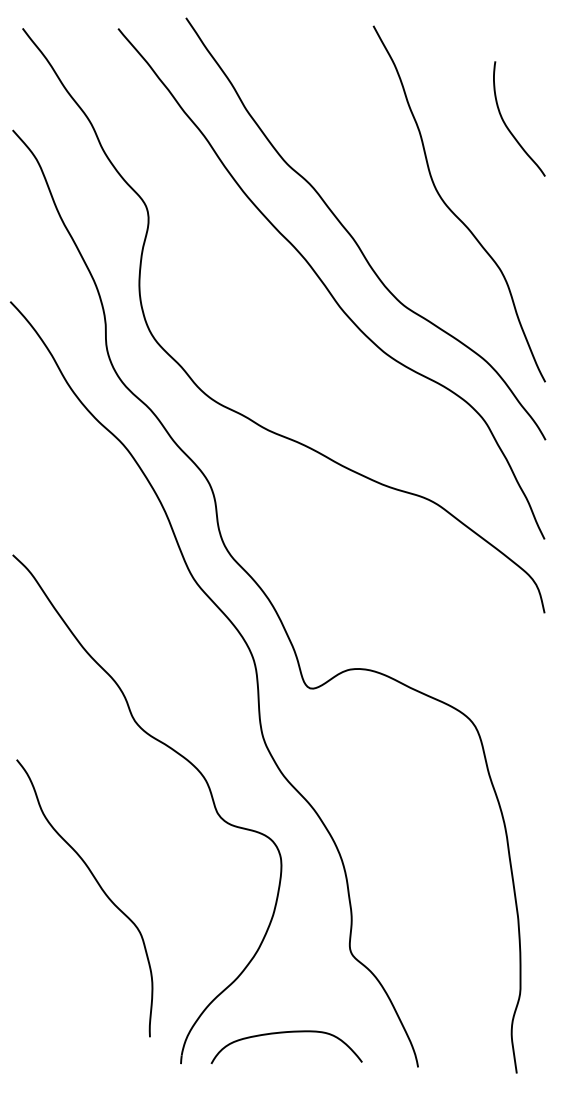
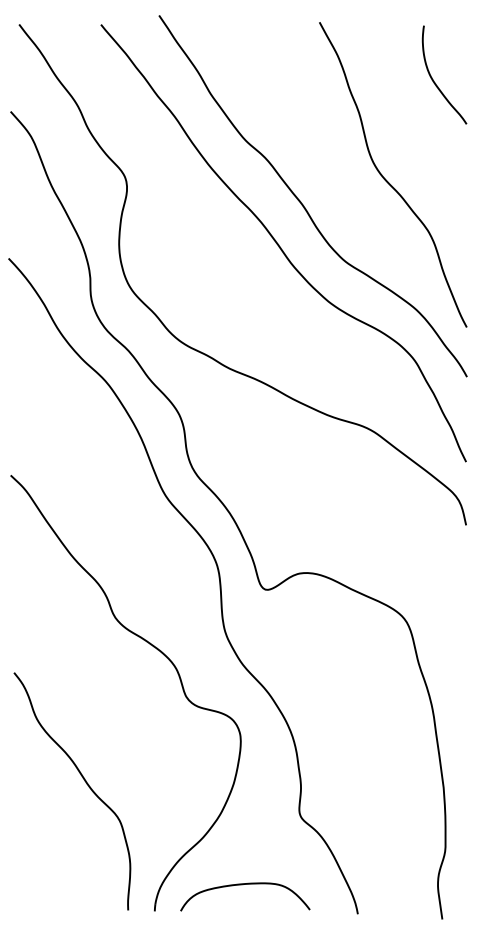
curve: (508, 127) -> (435, 82), moved
curve: (98, 886) -> (84, 781), moved

